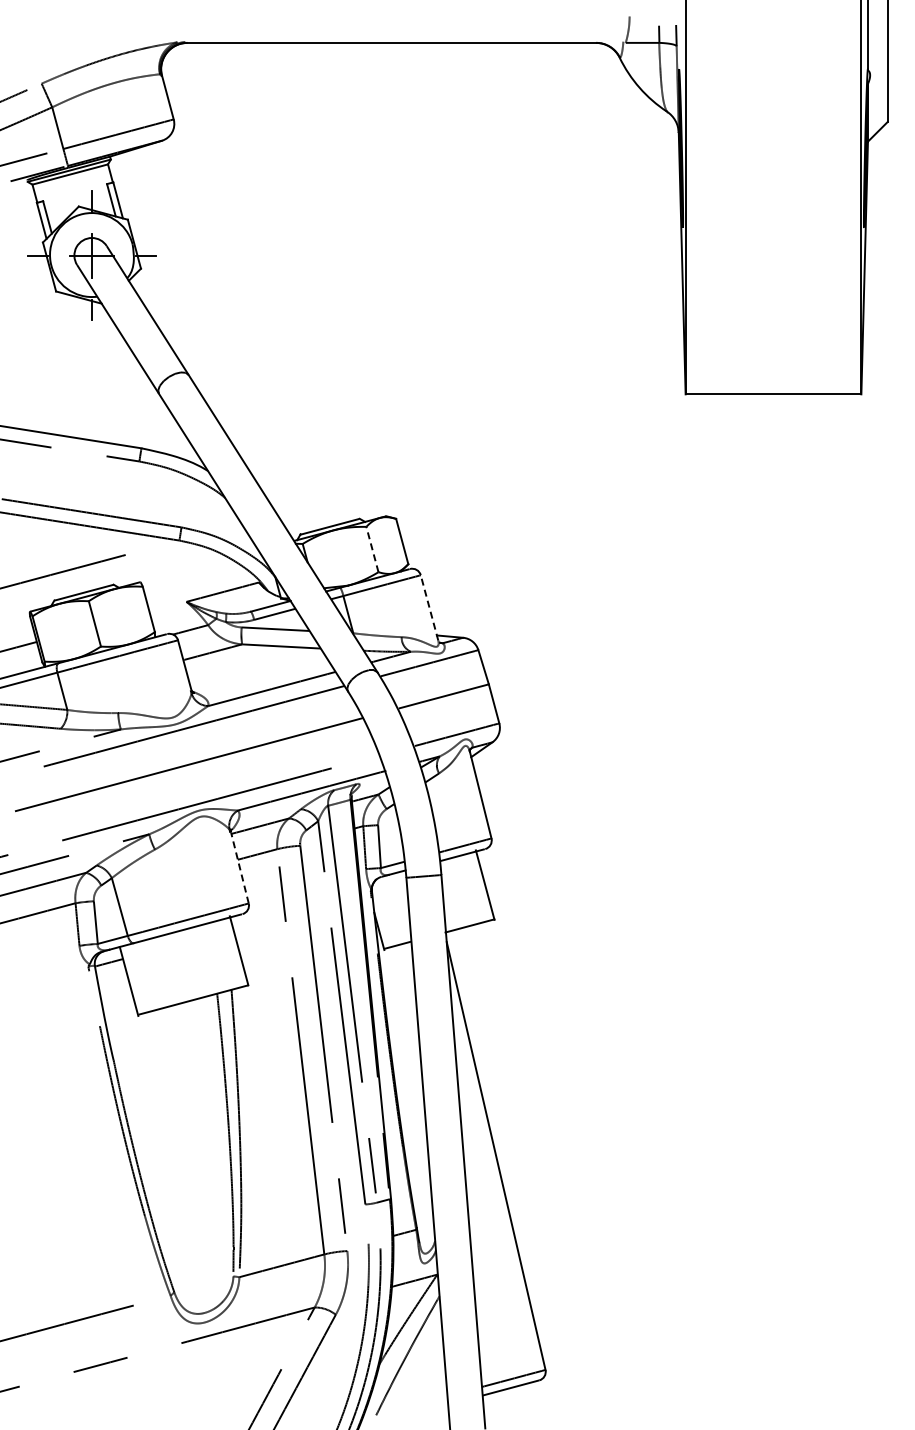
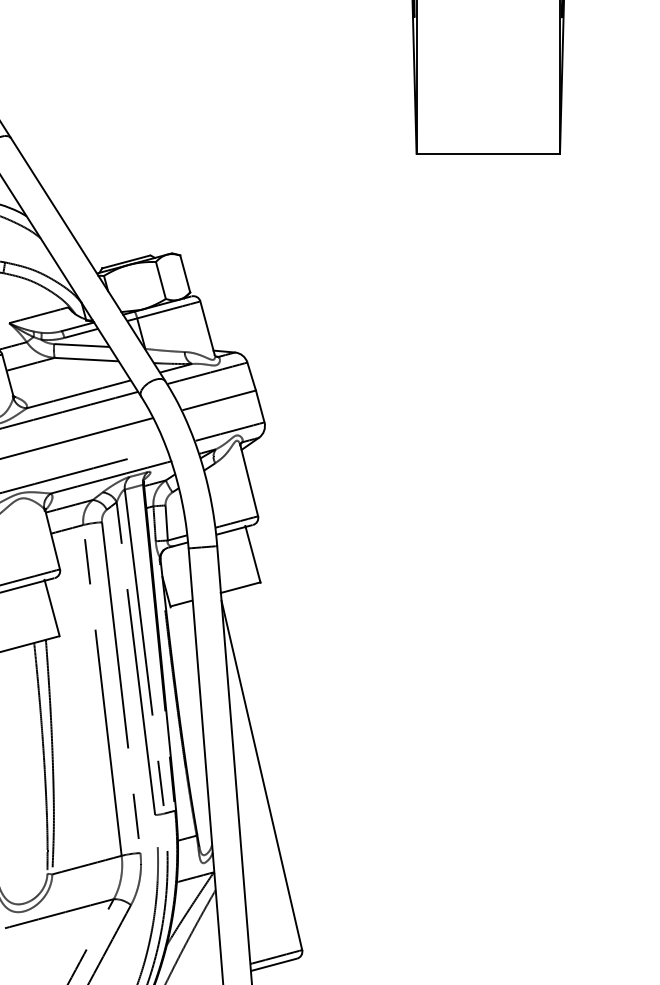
line: (372, 549) -> (160, 280), dashed -> solid
line: (429, 607) -> (207, 327), dashed -> solid
line: (239, 868) -> (52, 540), dashed -> solid

